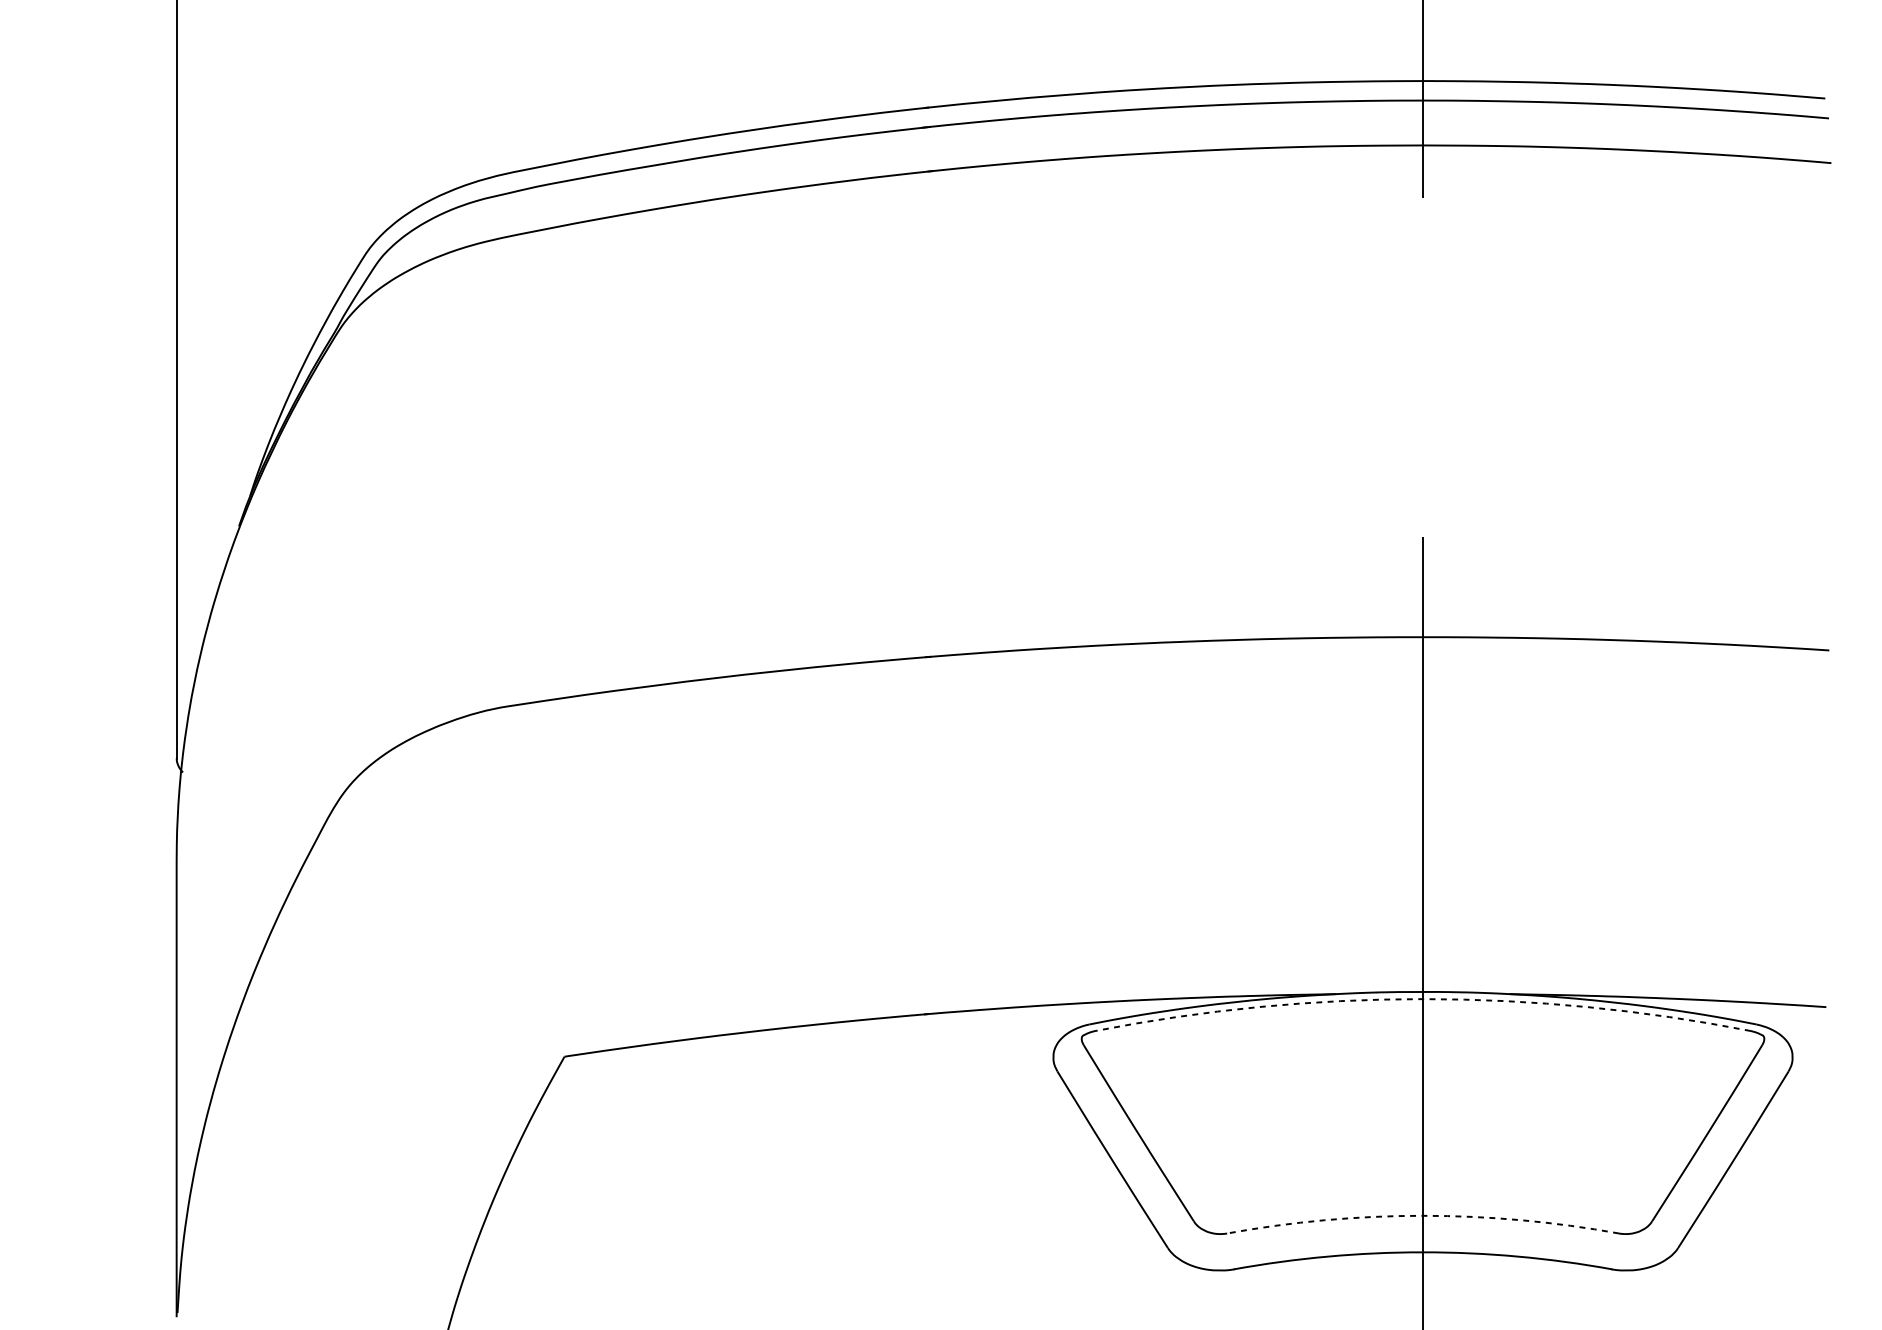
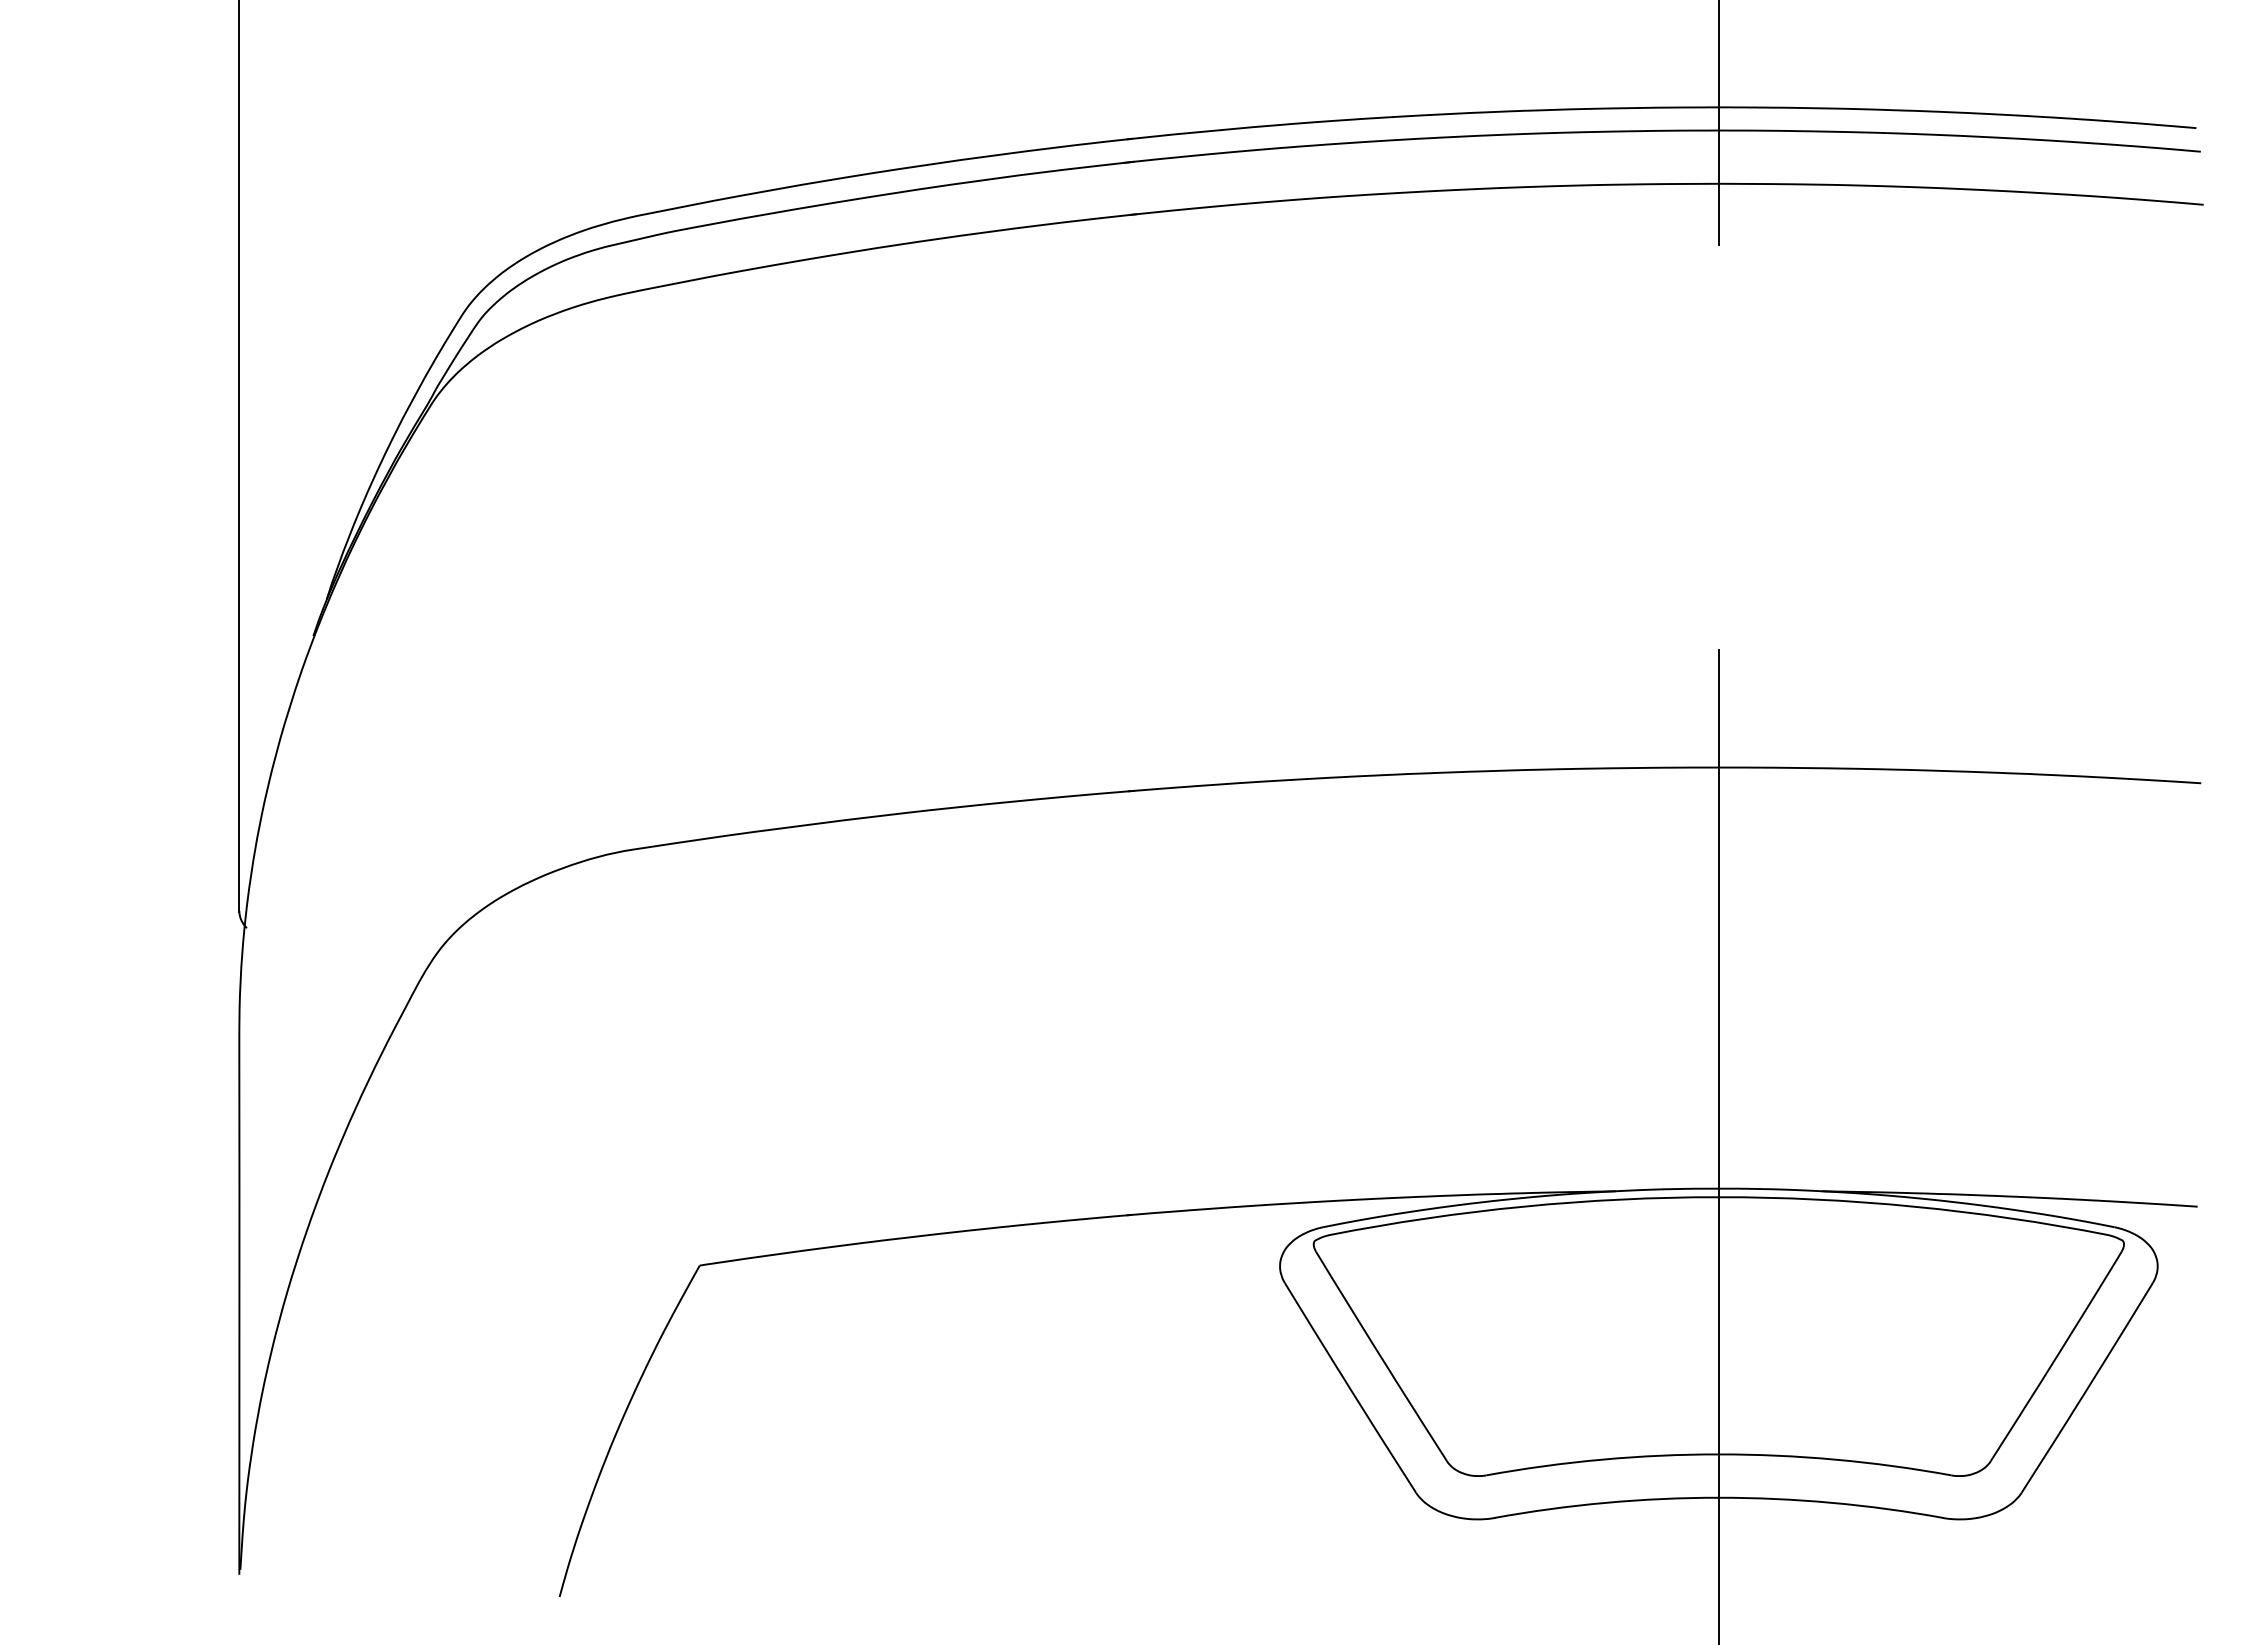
arc: (1422, 999) -> (1718, 1197), dashed -> solid
arc: (1422, 1215) -> (1718, 1454), dashed -> solid

